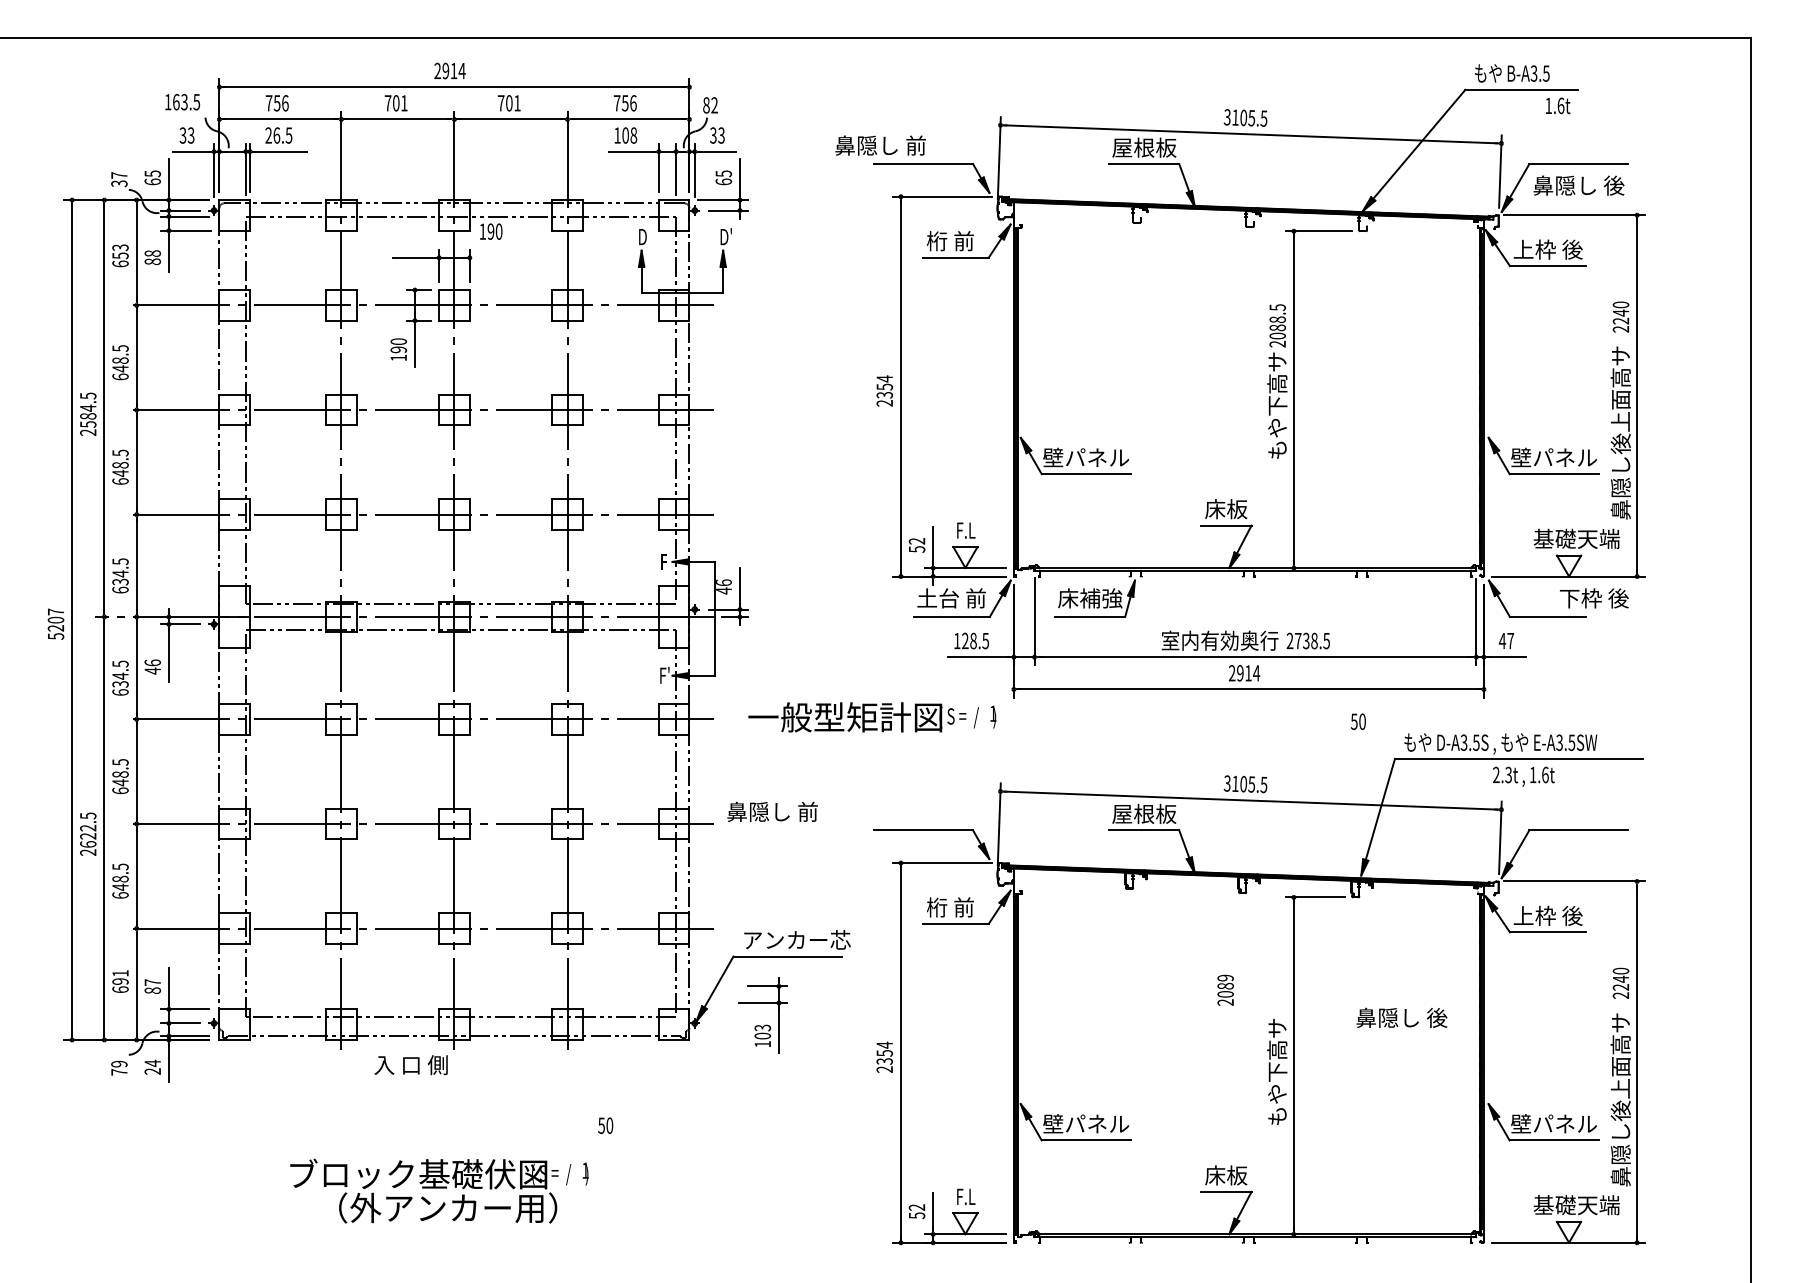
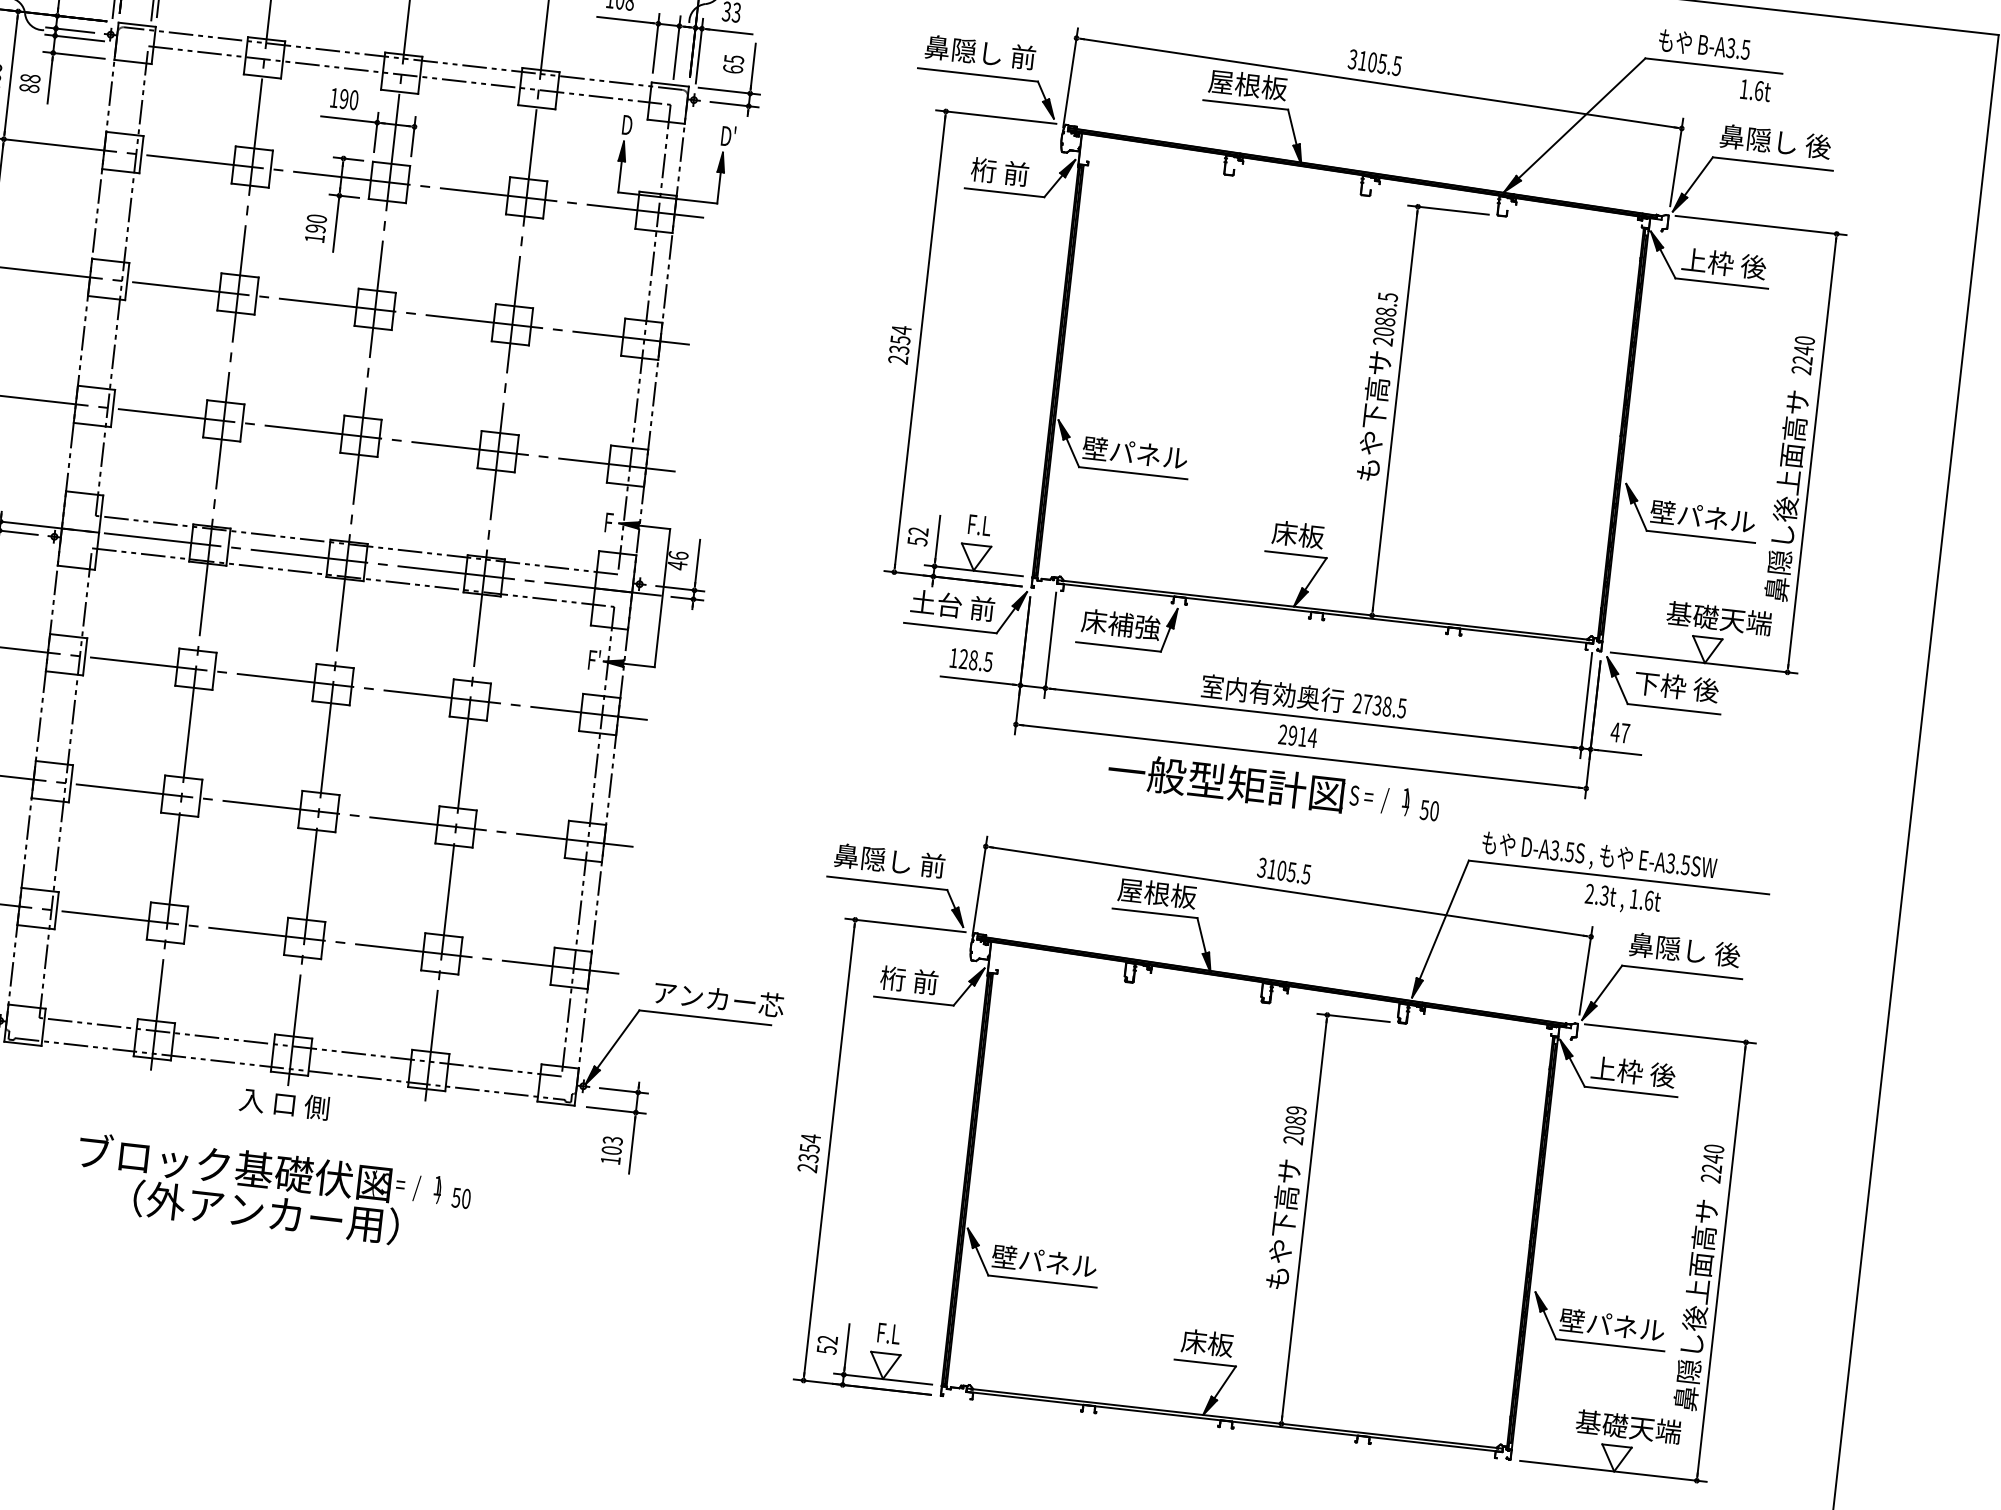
text: (880, 145) -> (980, 52), moved
text: (1578, 185) -> (1775, 141), moved
text: (491, 231) -> (344, 98), moved
text: (1594, 598) -> (1676, 686), moved
text: (872, 717) -> (1259, 786), moved
text: (772, 811) -> (889, 860), moved
text: (1225, 989) -> (1294, 1124), moved
text: (1401, 1017) -> (1684, 949), moved
part: (765, 1024) -> (616, 1136), moved
text: (410, 1065) -> (283, 1104), moved
text: (439, 1190) -> (258, 1189), moved

